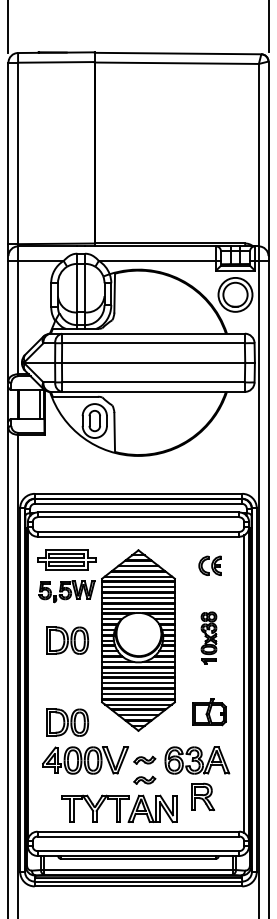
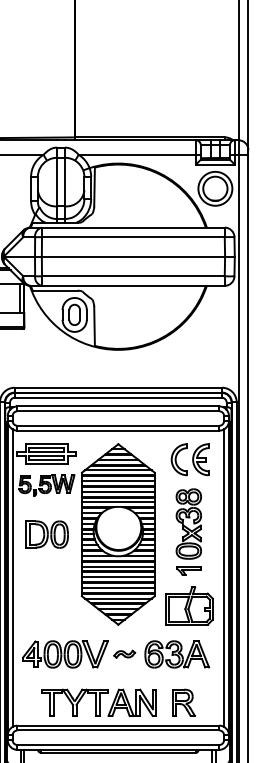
part: (210, 565) -> (190, 459), size x1.67
part: (208, 637) -> (188, 531), size x1.67
line: (32, 683) -> (12, 577), added
part: (209, 711) -> (189, 605), size x1.43
part: (67, 722) -> (47, 616), removed
part: (144, 779) -> (124, 673), removed
part: (203, 796) -> (184, 702), moved

